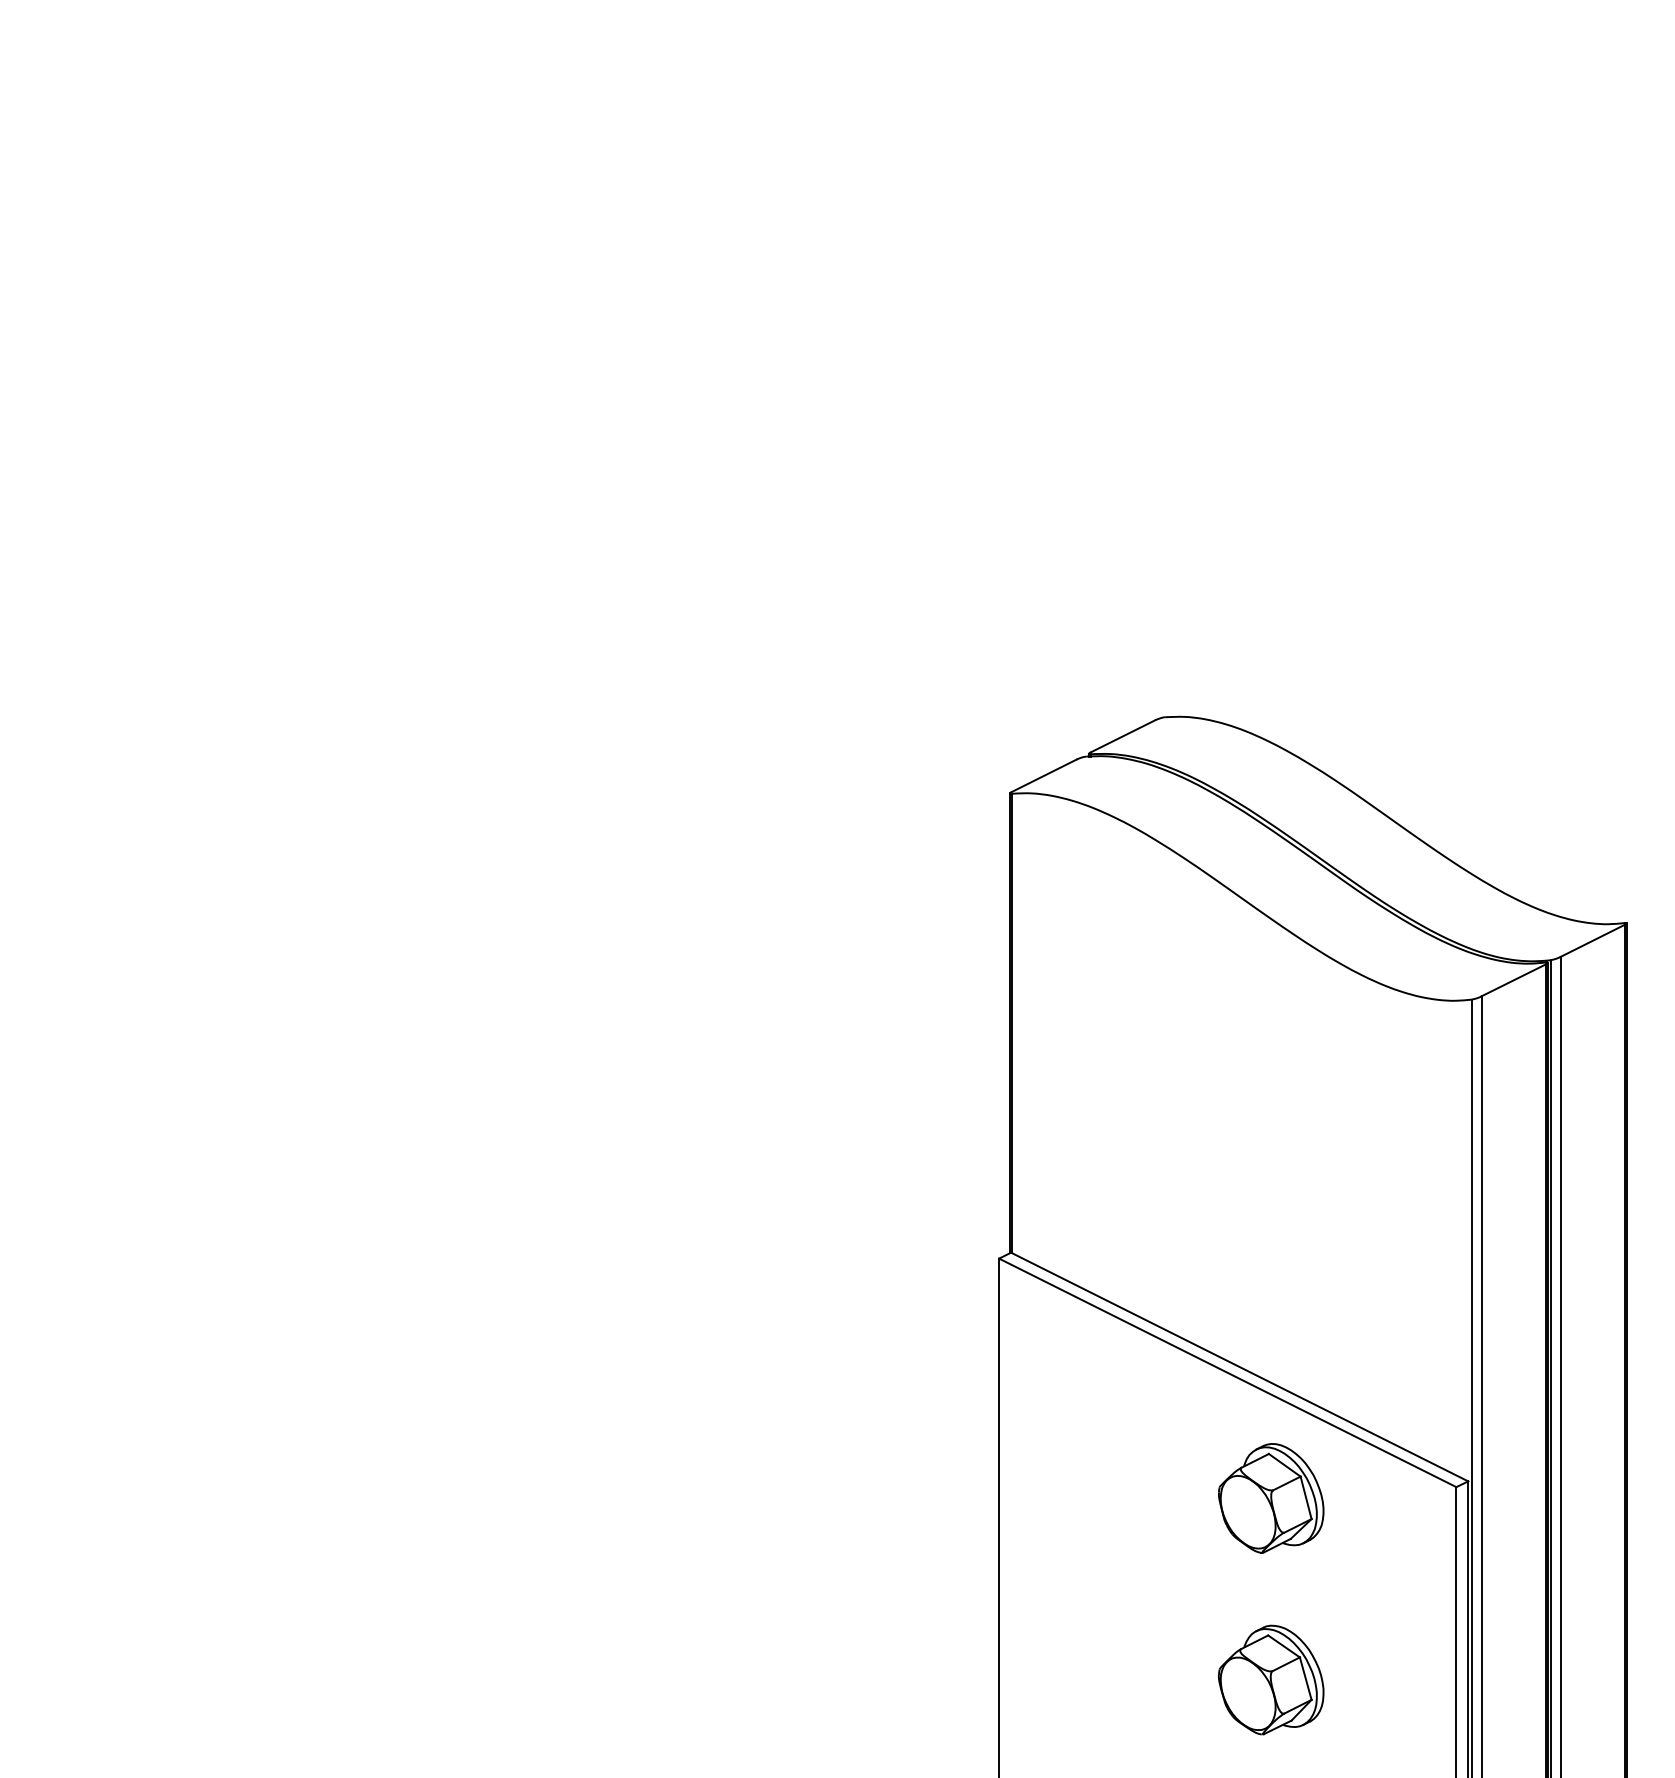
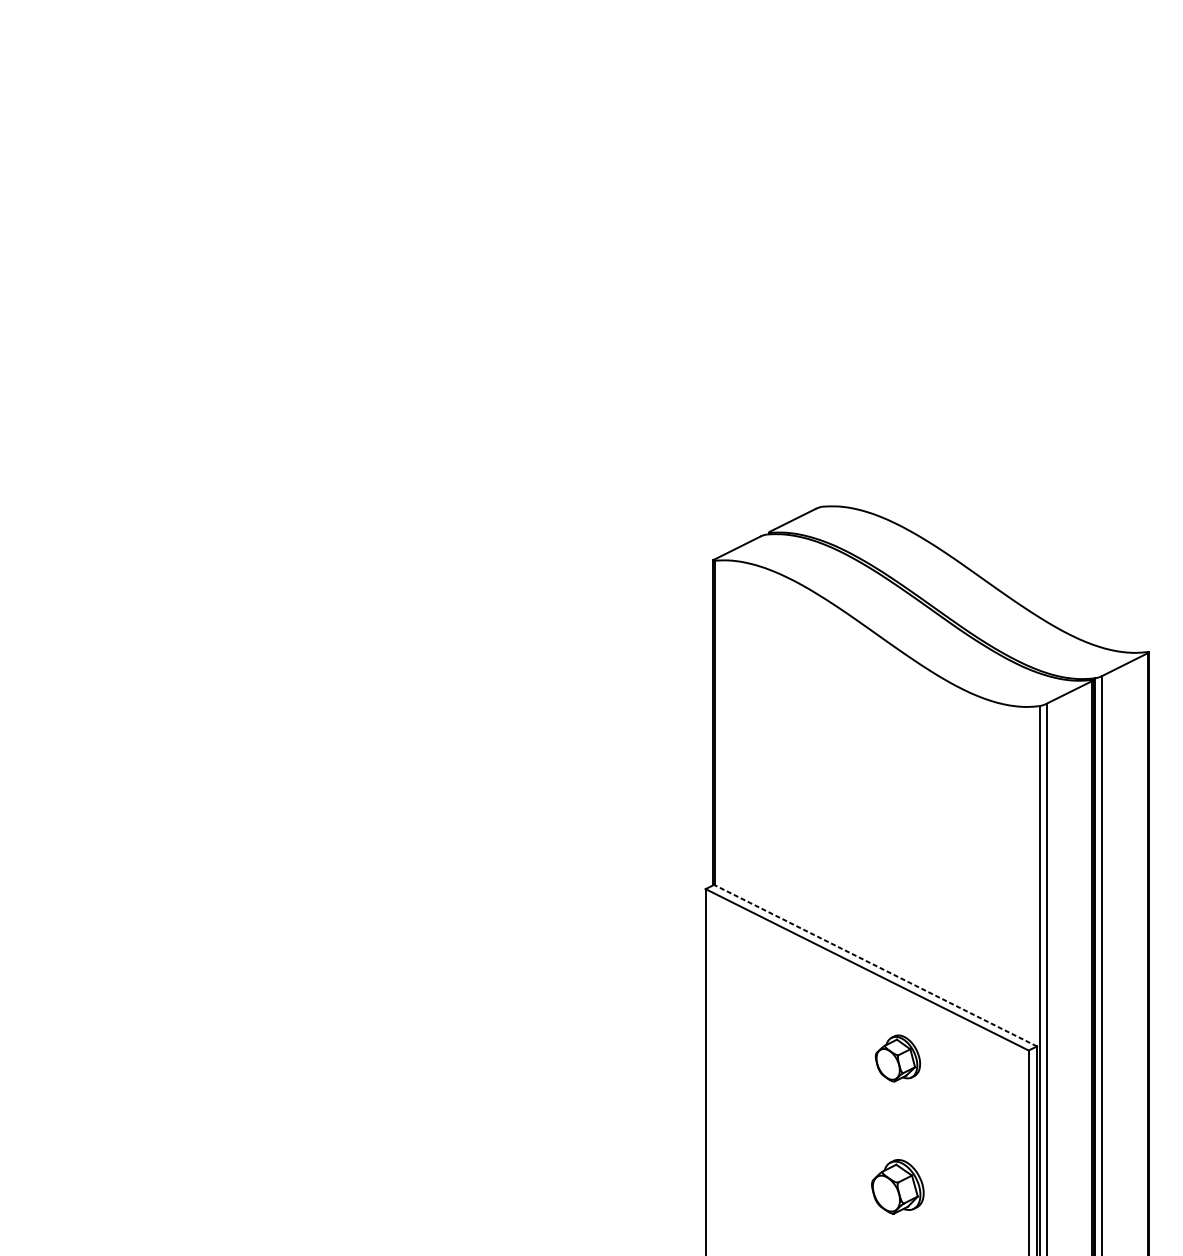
line: (1239, 1367) -> (875, 966), solid -> dashed
part: (1271, 1498) -> (898, 1058), size x0.6
part: (1270, 1679) -> (897, 1186), size x0.7

